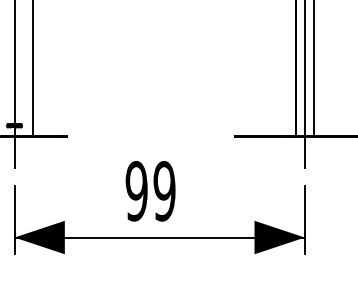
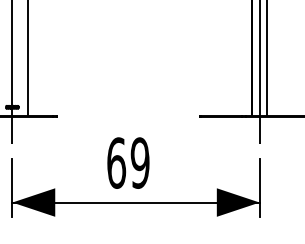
text: (136, 191) -> (116, 163), 99 -> 69

